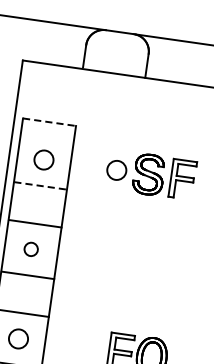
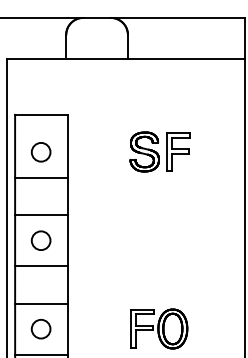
line: (49, 121) -> (41, 114), dashed -> solid
circle: (116, 170) -> (112, 152), removed
line: (40, 185) -> (41, 177), dashed -> solid
circle: (30, 249) -> (40, 240), size x1.43

